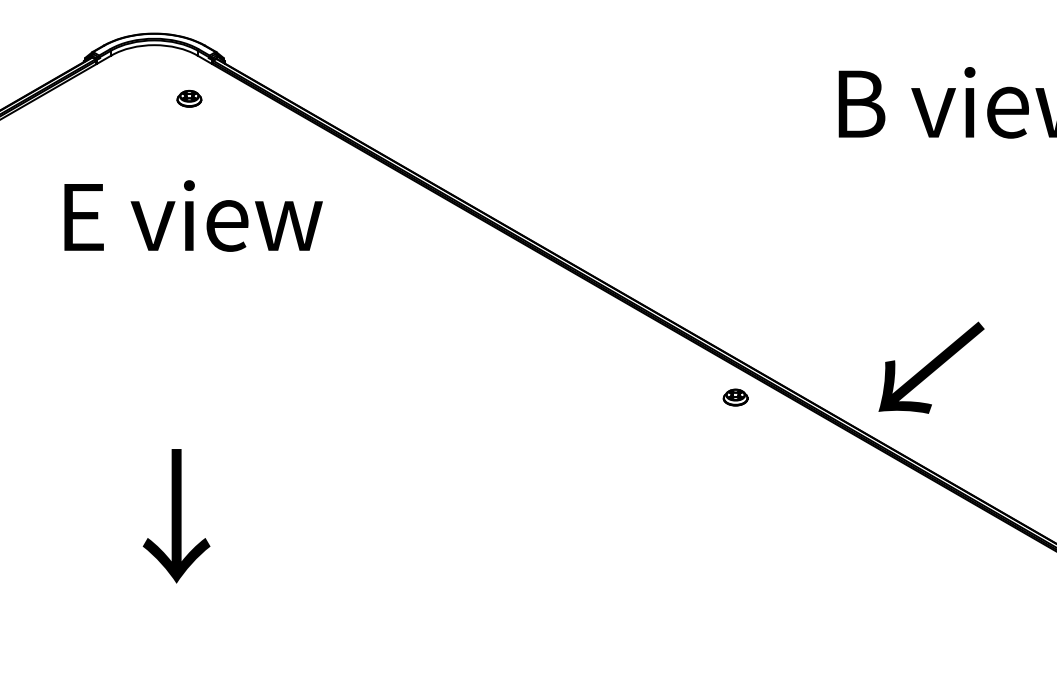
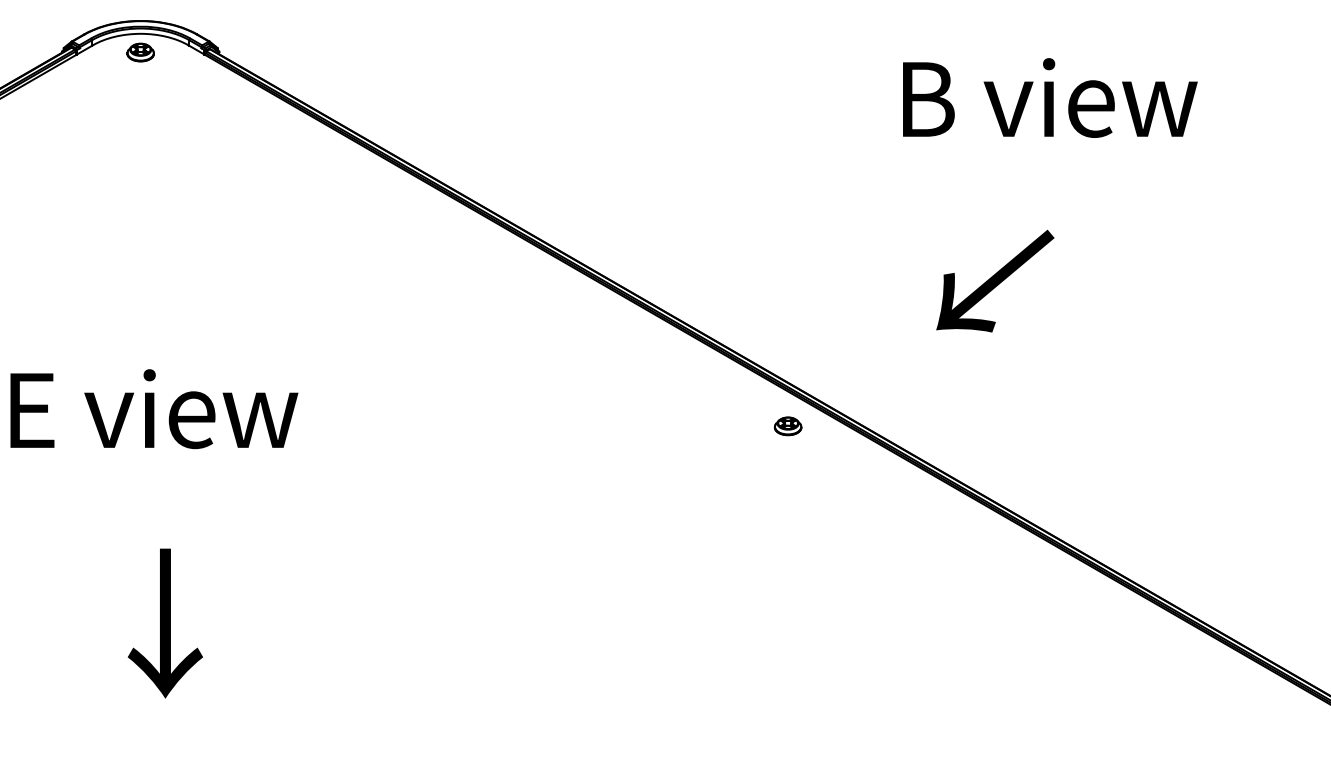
part: (189, 98) -> (140, 52), moved
text: (193, 216) -> (154, 409), moved
text: (931, 367) -> (995, 280), moved
text: (175, 516) -> (164, 623), moved

